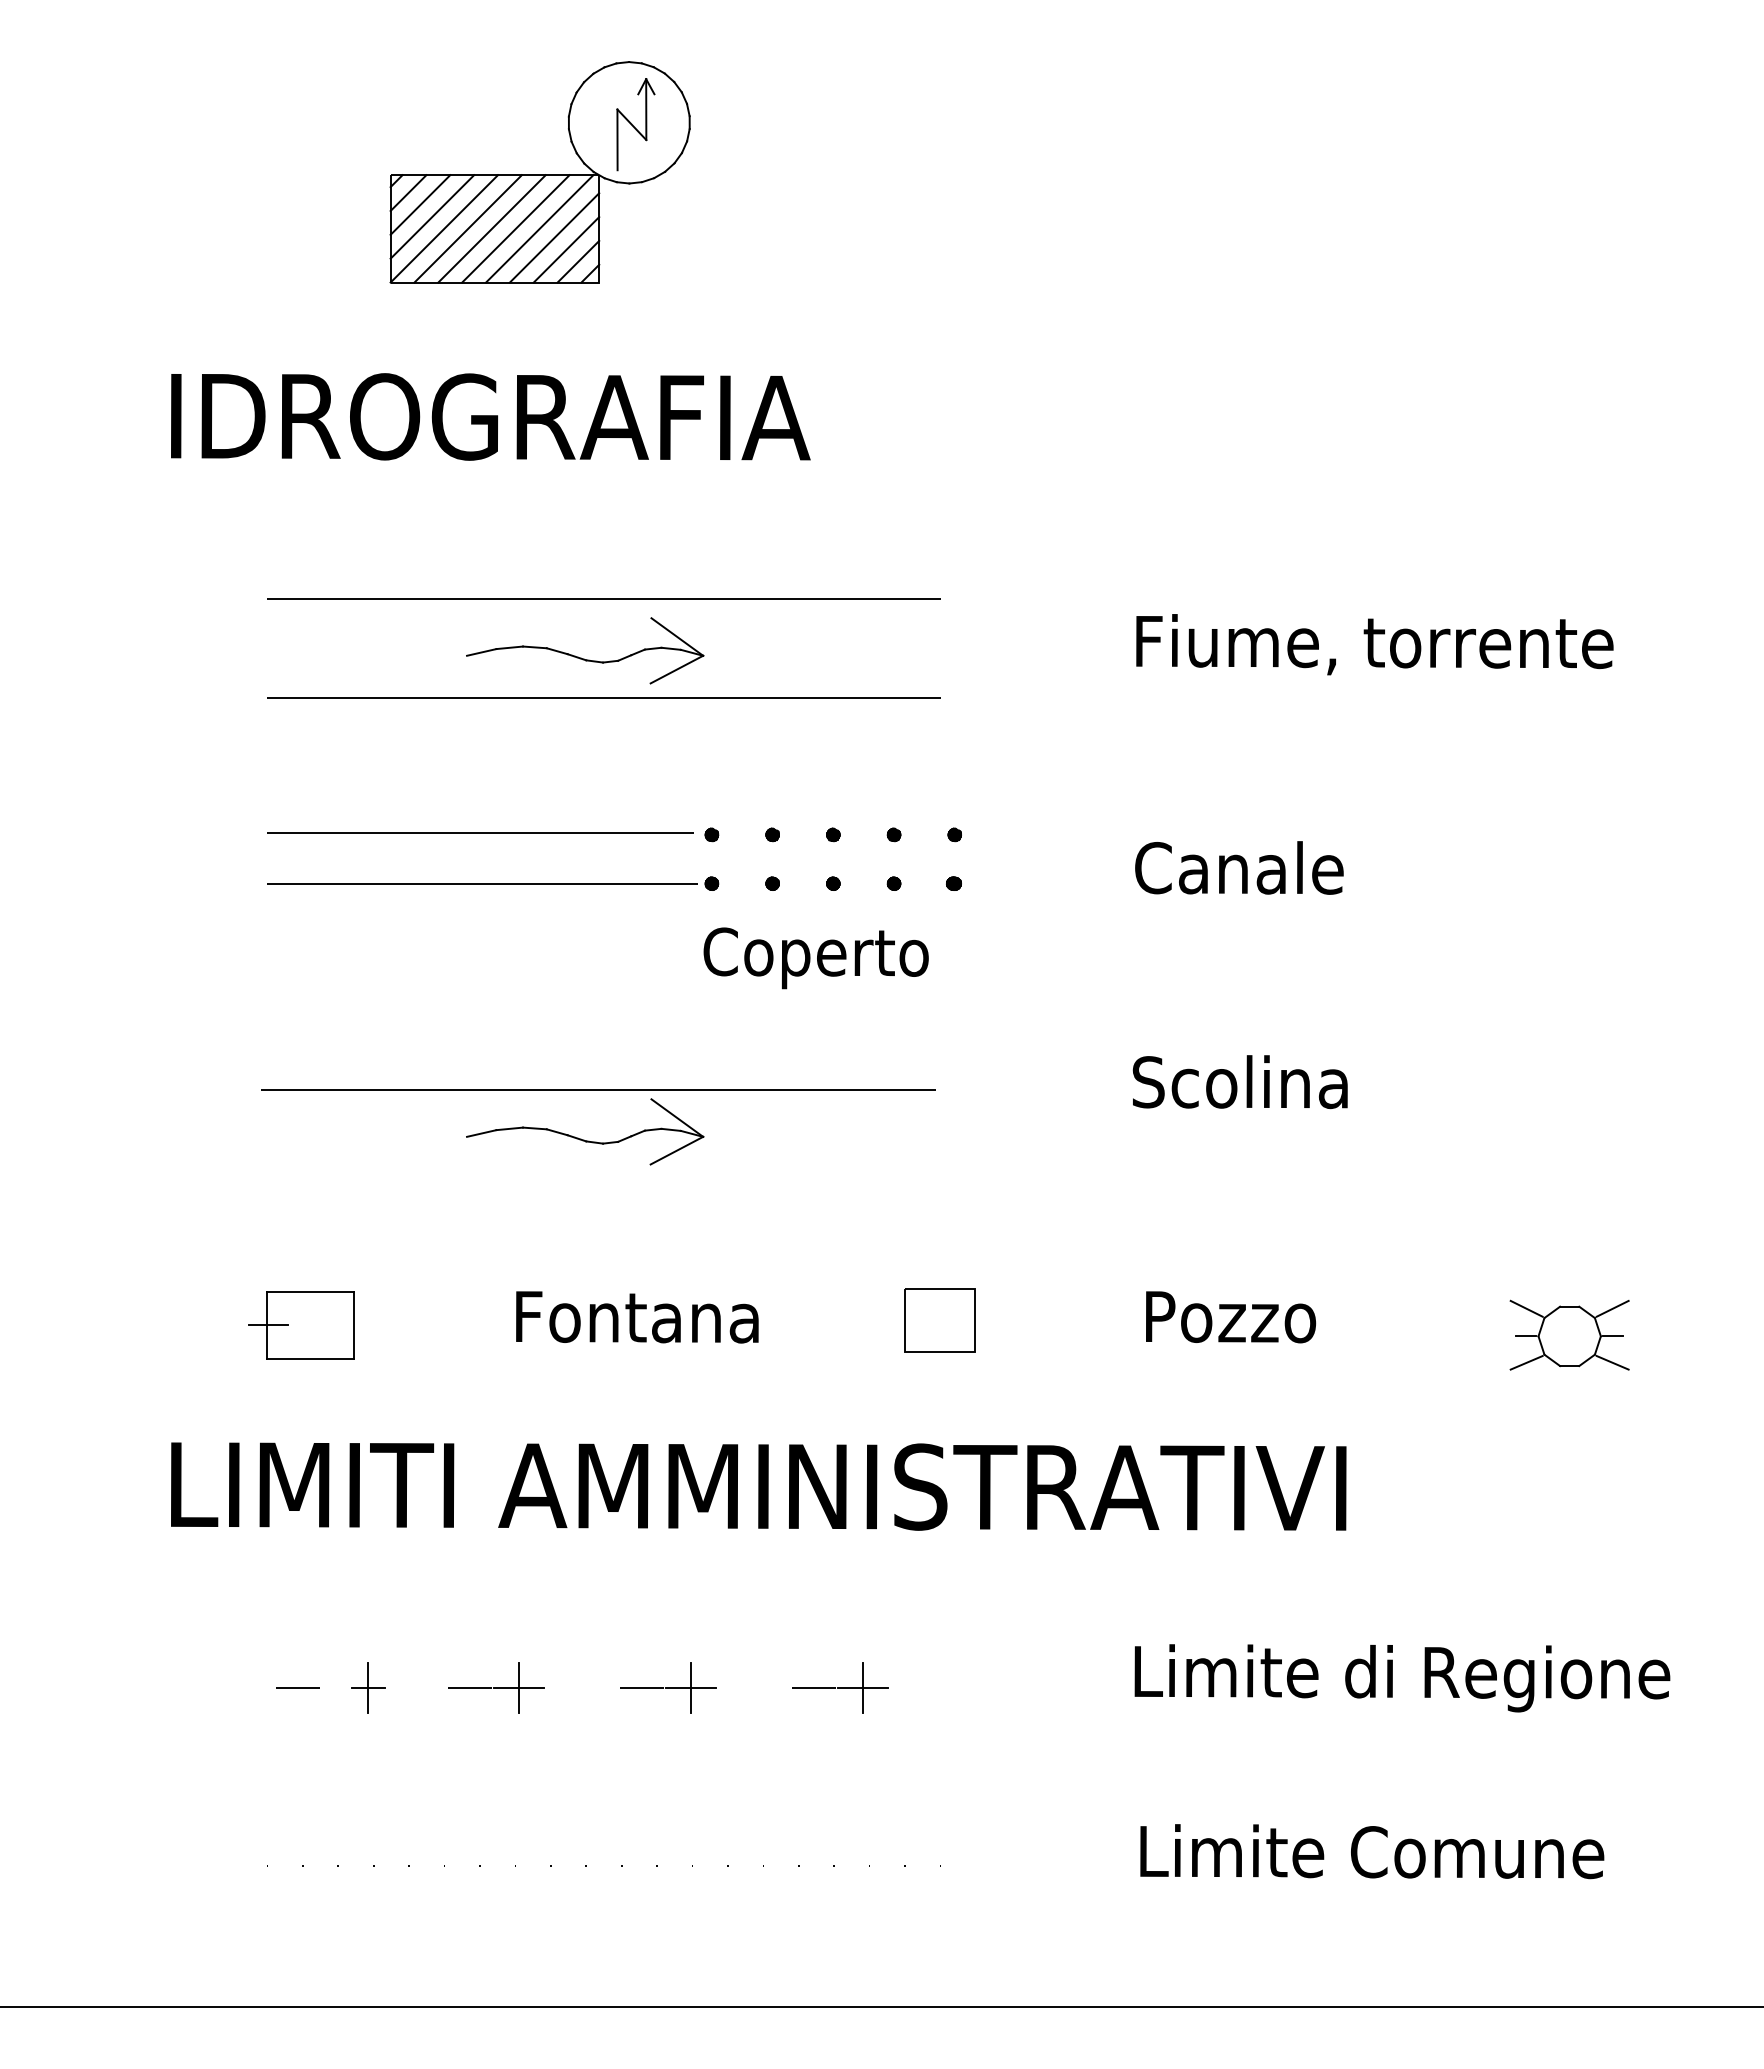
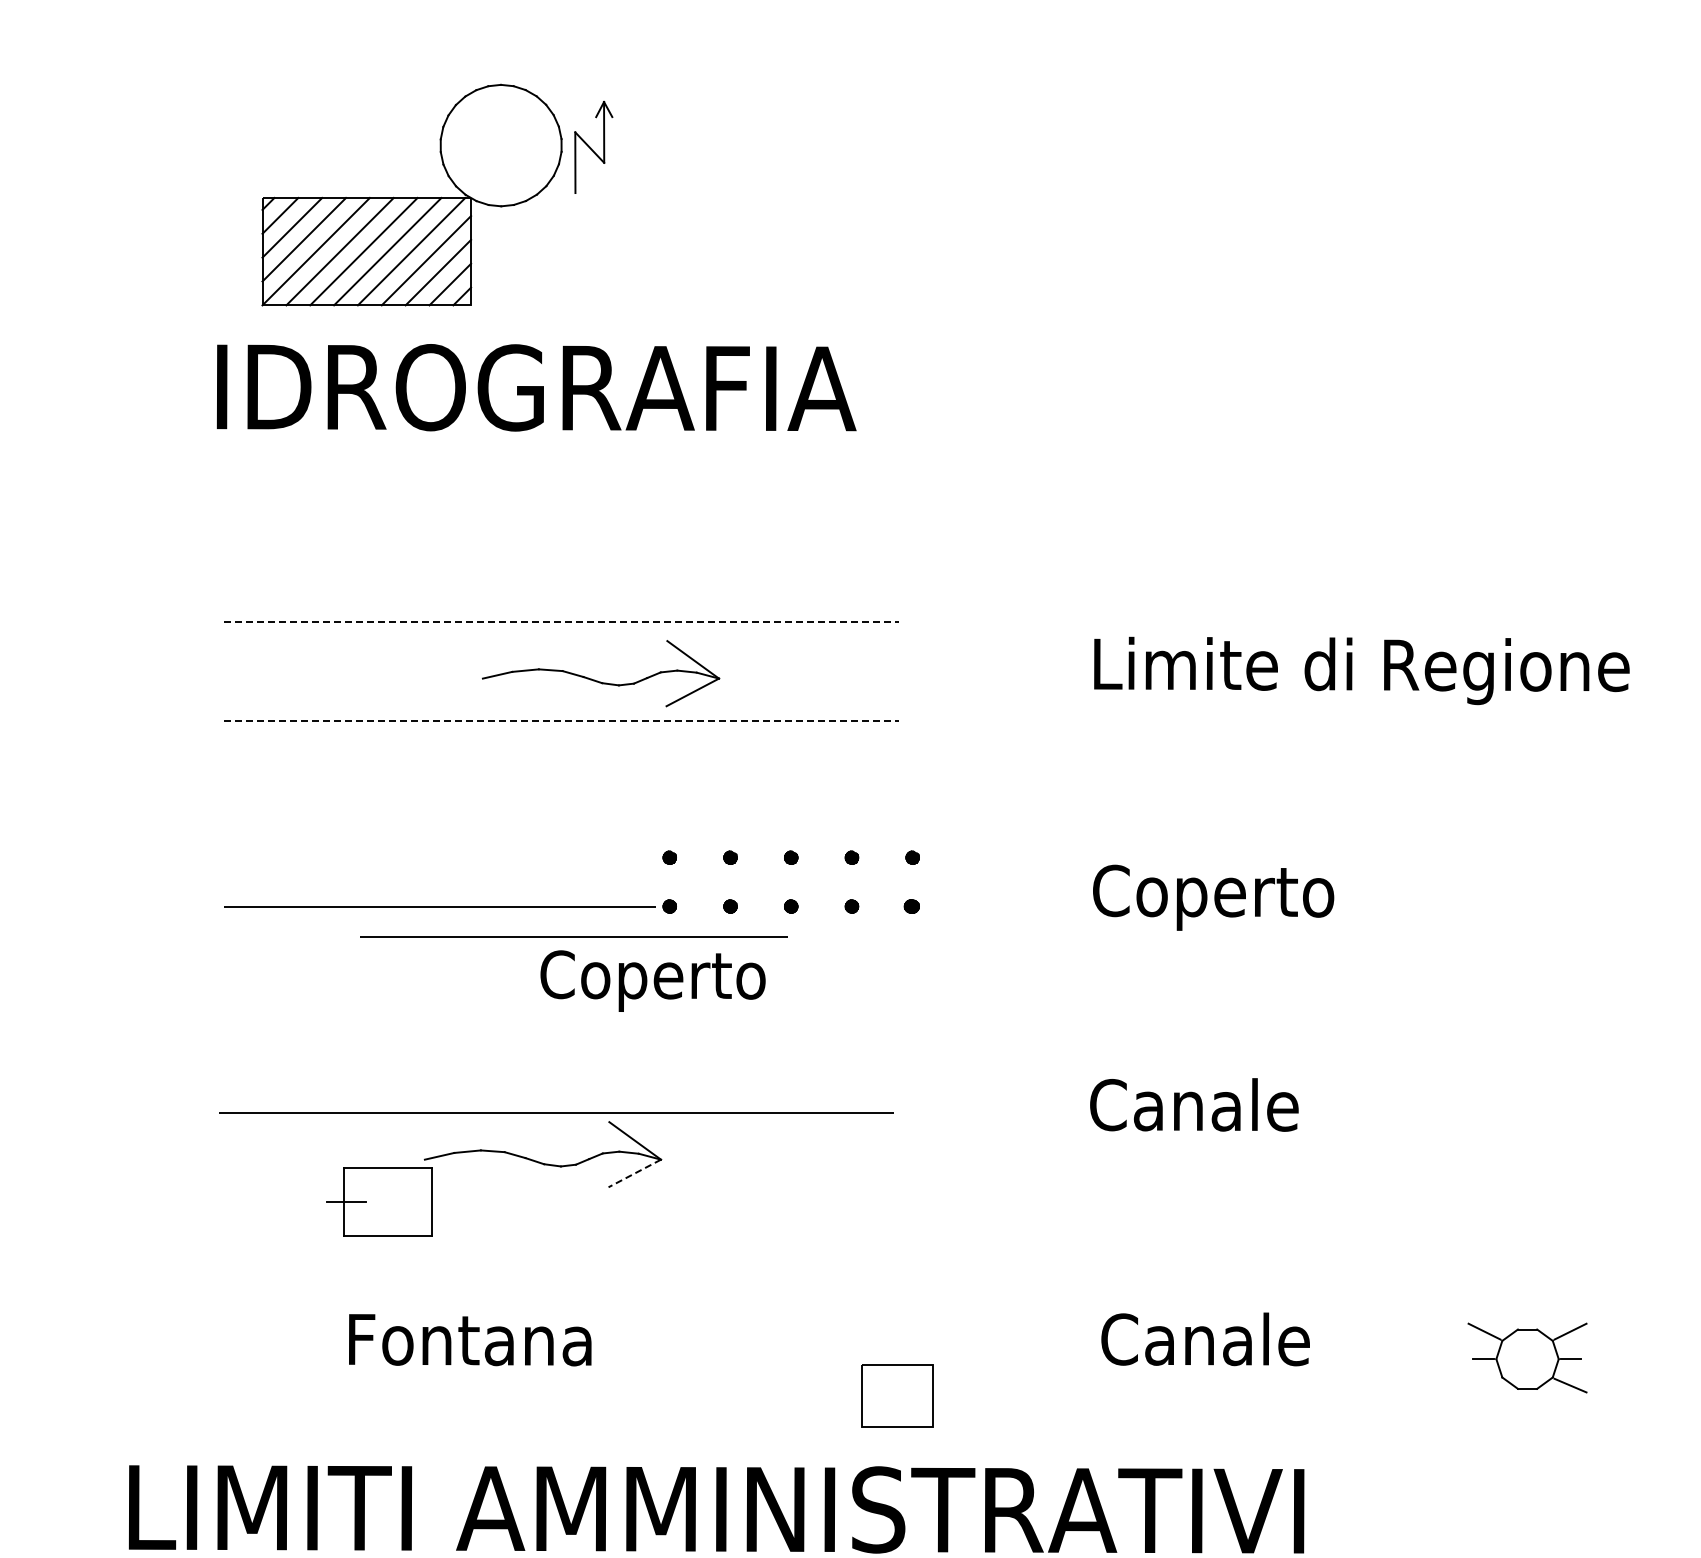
part: (539, 172) -> (411, 195), moved
text: (490, 416) -> (536, 387), moved
line: (604, 599) -> (562, 622), solid -> dashed
text: (1406, 648) -> (1364, 671), Fiume, torrente -> Limite di Regione
part: (581, 657) -> (597, 680), moved
line: (604, 698) -> (562, 721), solid -> dashed
line: (480, 832) -> (574, 936), moved
text: (1277, 874) -> (1235, 897), Canale -> Coperto
text: (815, 958) -> (652, 981), moved
text: (1239, 1082) -> (1197, 1105), Scolina -> Canale
line: (676, 1150) -> (634, 1173), solid -> dashed
text: (1247, 1316) -> (1205, 1339), Pozzo -> Canale
text: (637, 1317) -> (470, 1340), moved
part: (939, 1320) -> (897, 1396), moved
part: (301, 1325) -> (379, 1202), moved
line: (1526, 1362) -> (1484, 1385), removed

